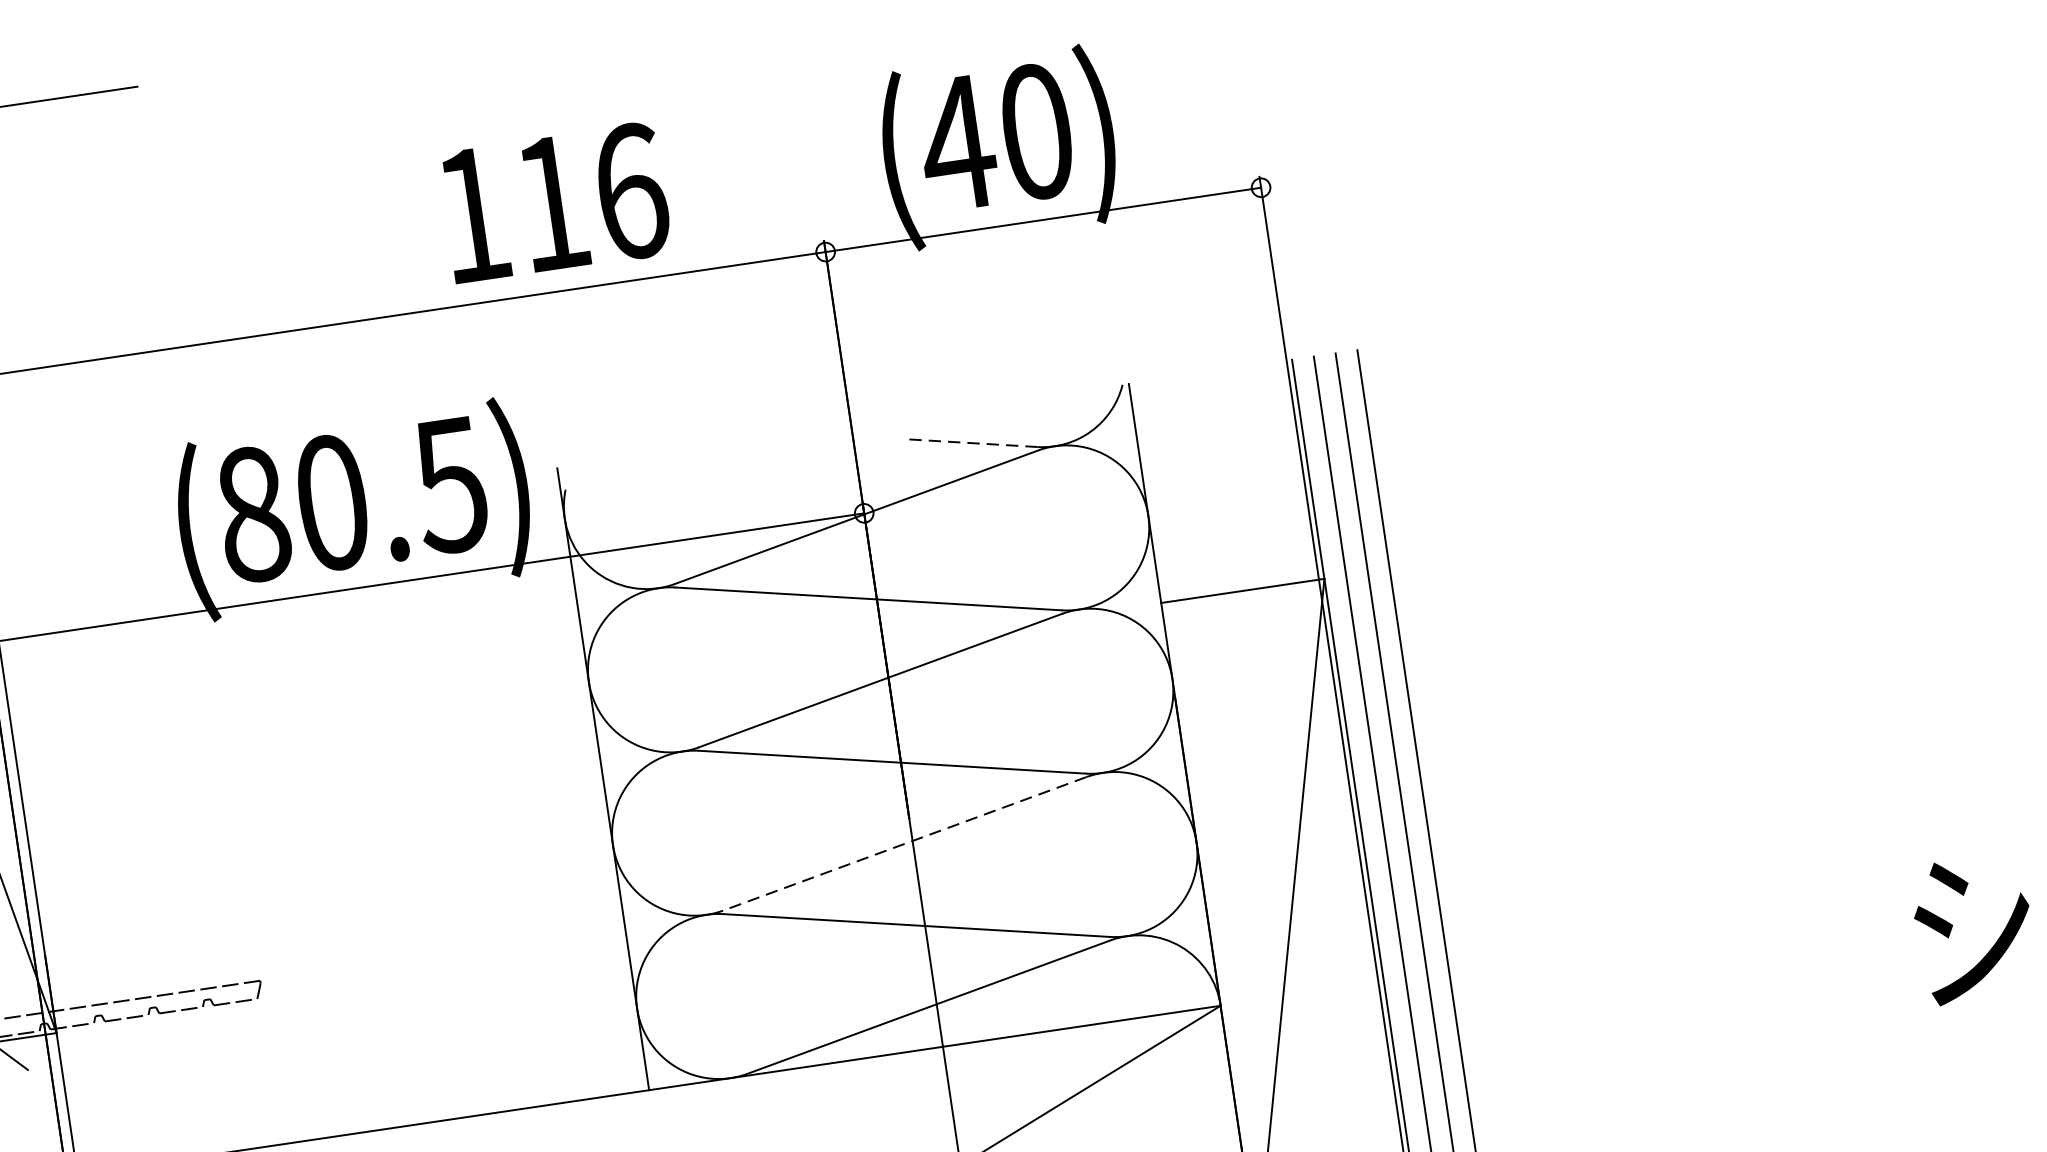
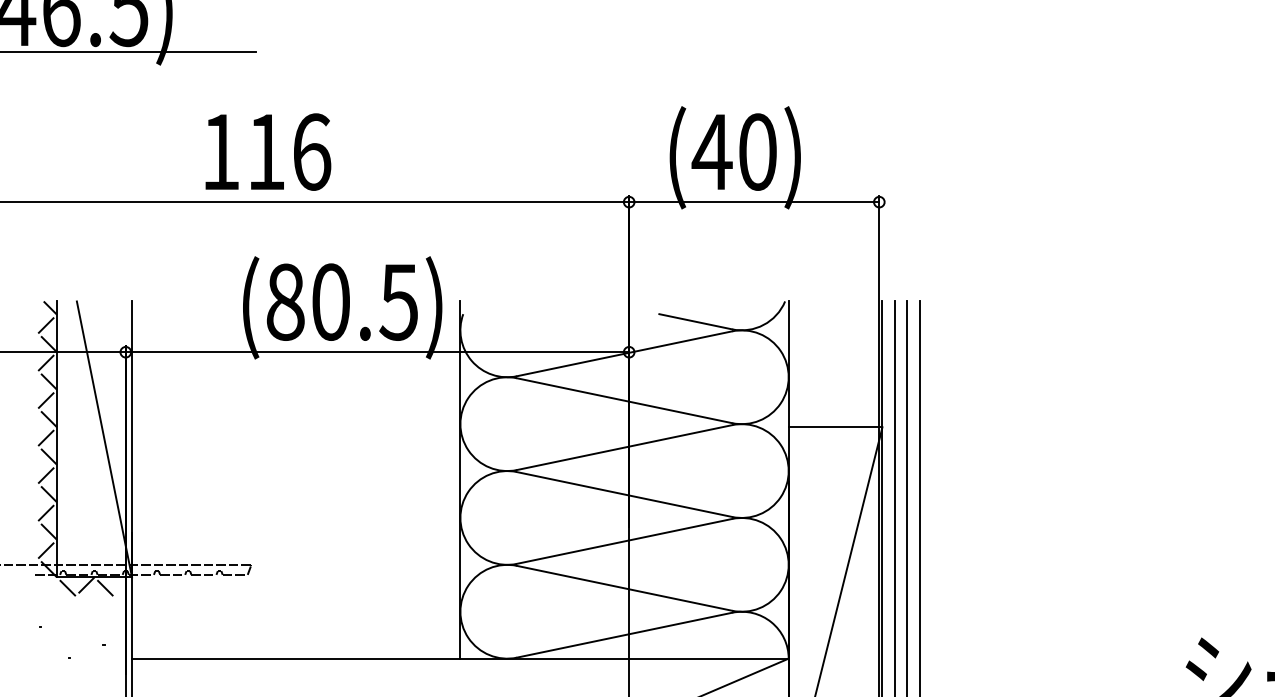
text: (555, 201) -> (268, 151), moved
line: (971, 442) -> (695, 321), dashed -> solid
line: (904, 844) -> (624, 541), dashed -> solid

